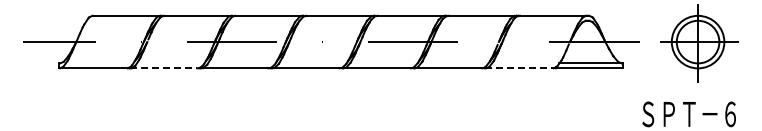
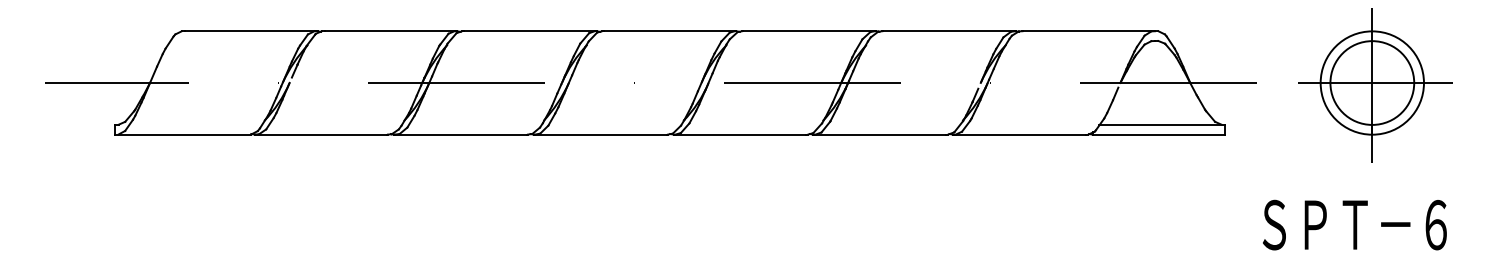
line: (163, 68) -> (321, 134), dashed -> solid
line: (518, 68) -> (1019, 134), dashed -> solid

